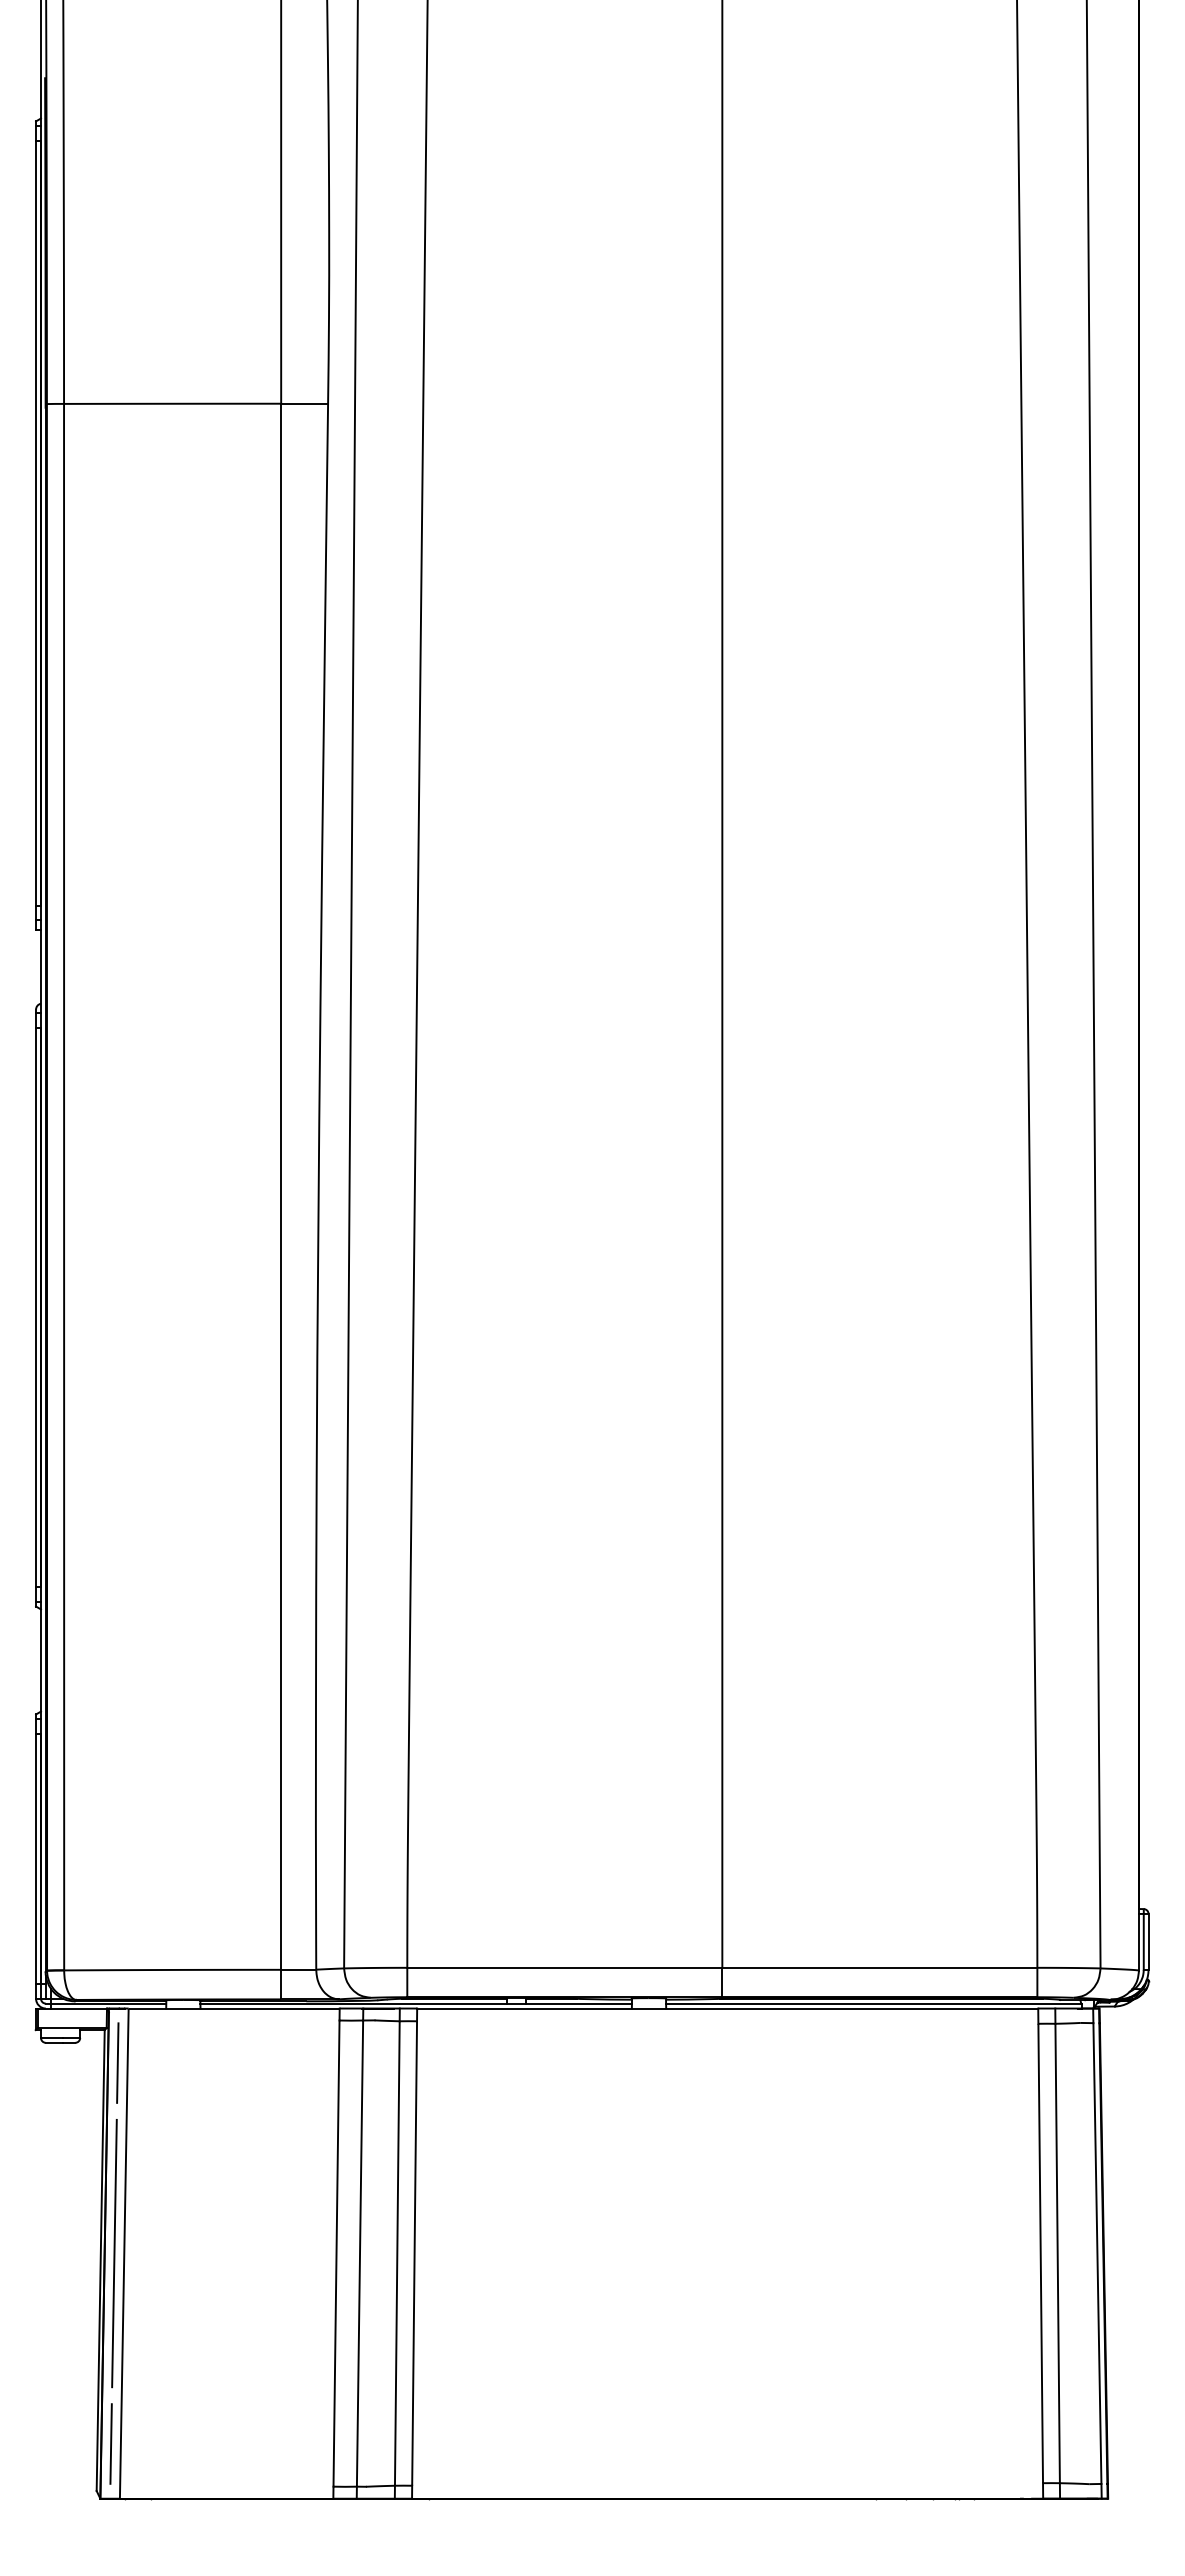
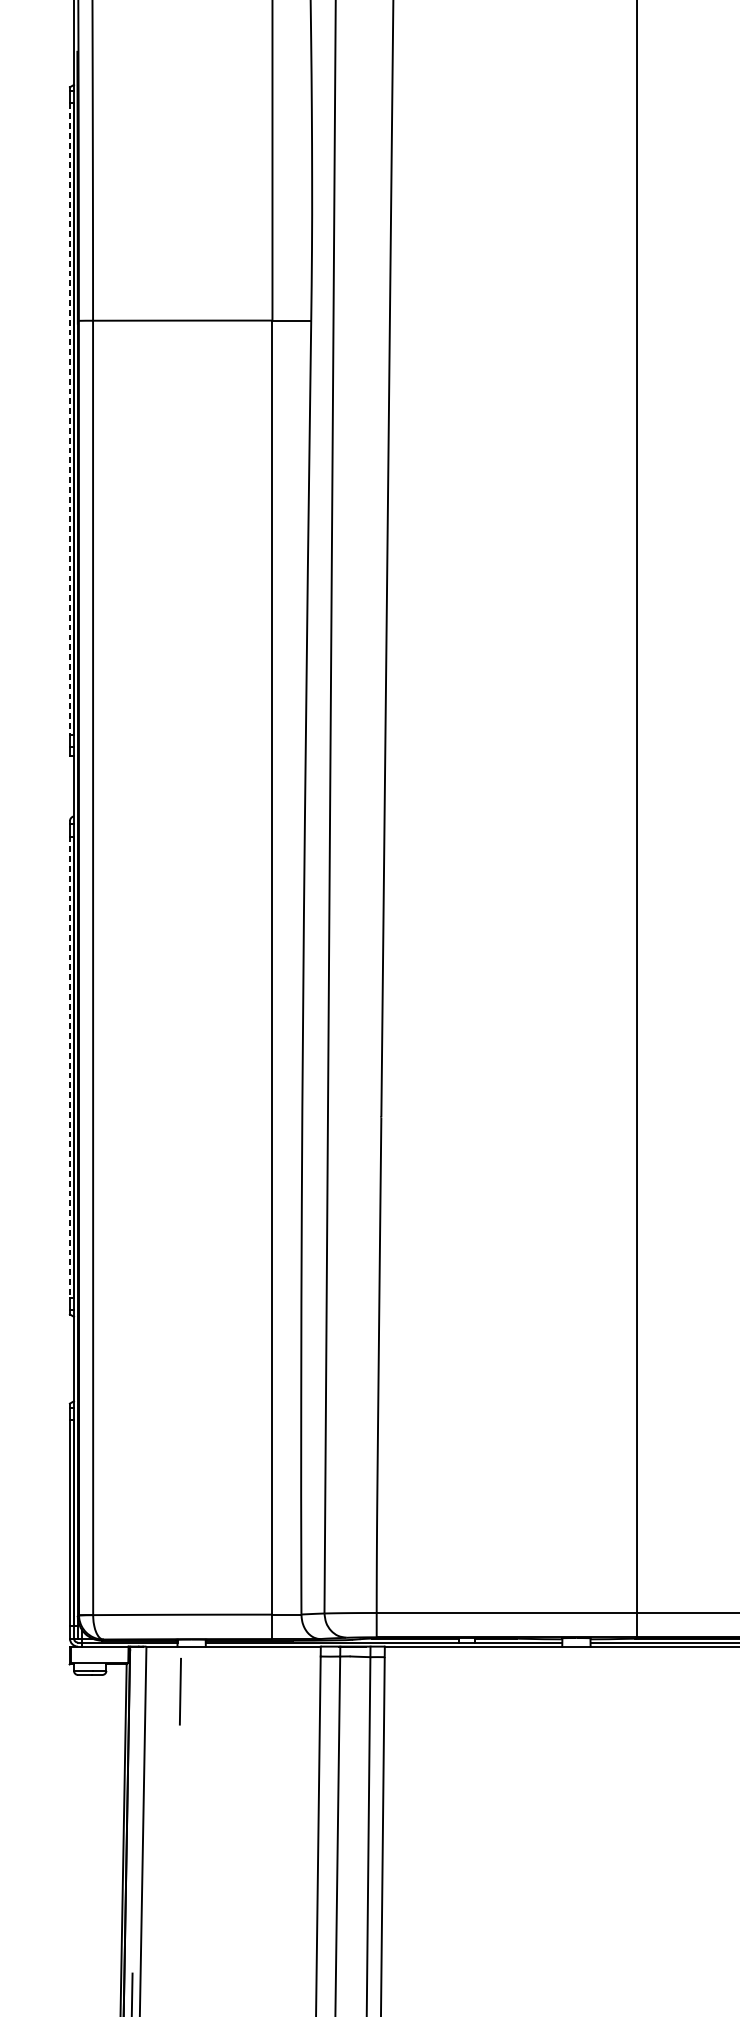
line: (36, 523) -> (70, 419), solid -> dashed
line: (36, 1308) -> (70, 1068), solid -> dashed
line: (117, 2062) -> (180, 1691), moved
line: (114, 2253) -> (134, 1849), removed

